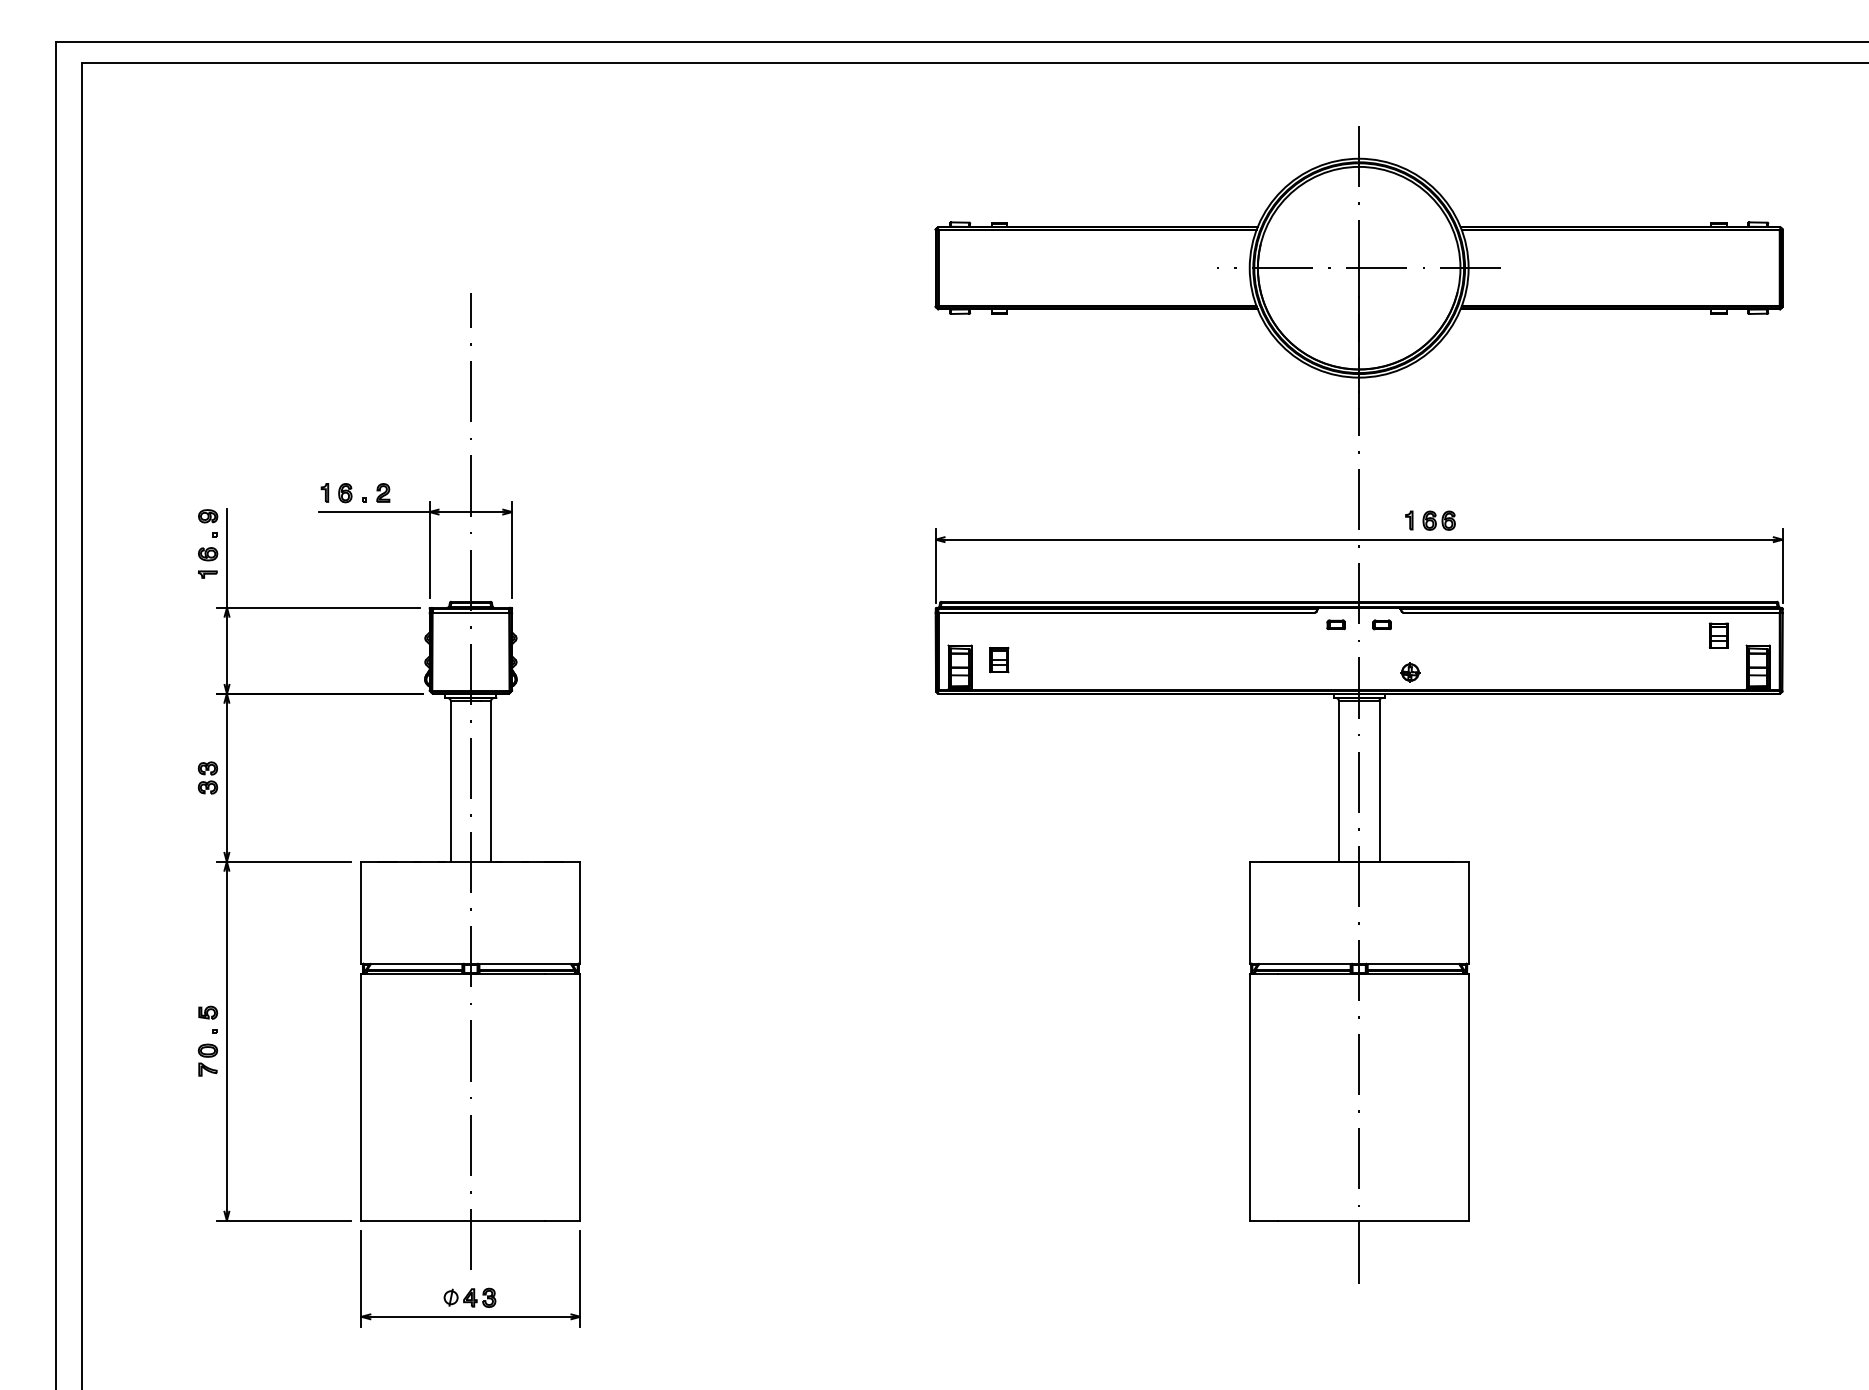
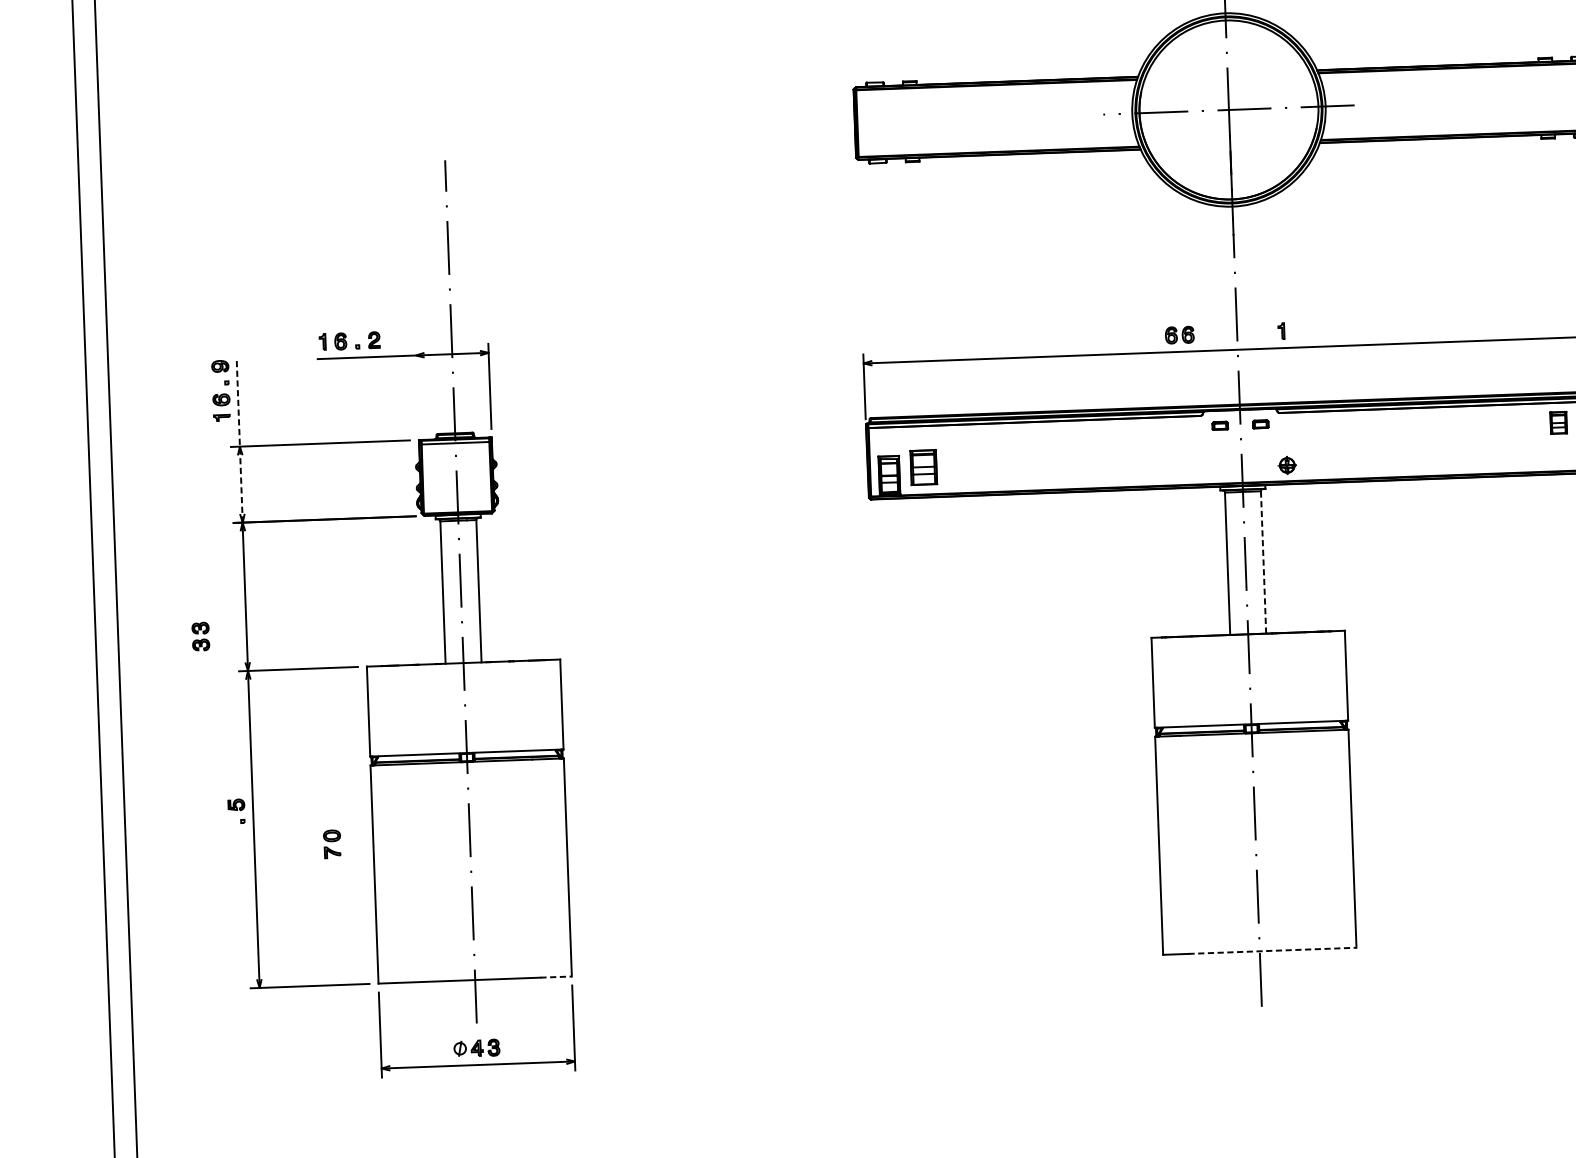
part: (1438, 520) -> (1179, 334), moved
line: (429, 549) -> (416, 388), removed
line: (227, 601) -> (240, 441), solid -> dashed
part: (999, 660) -> (923, 468), size x1.6
part: (207, 777) -> (200, 636), moved
line: (1379, 781) -> (1263, 562), solid -> dashed
part: (207, 1059) -> (331, 843), moved
line: (562, 1220) -> (556, 976), solid -> dashed
line: (1373, 1220) -> (1272, 950), solid -> dashed

